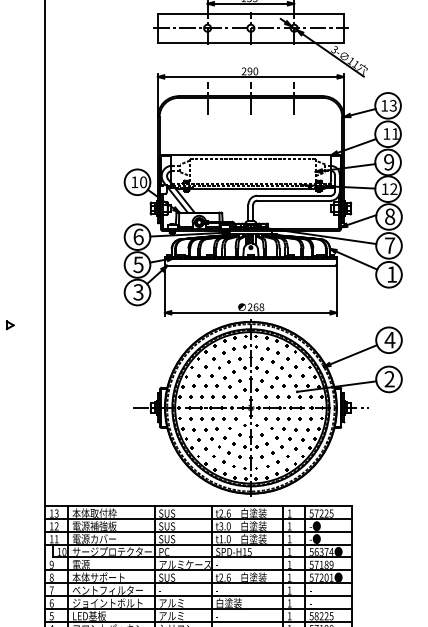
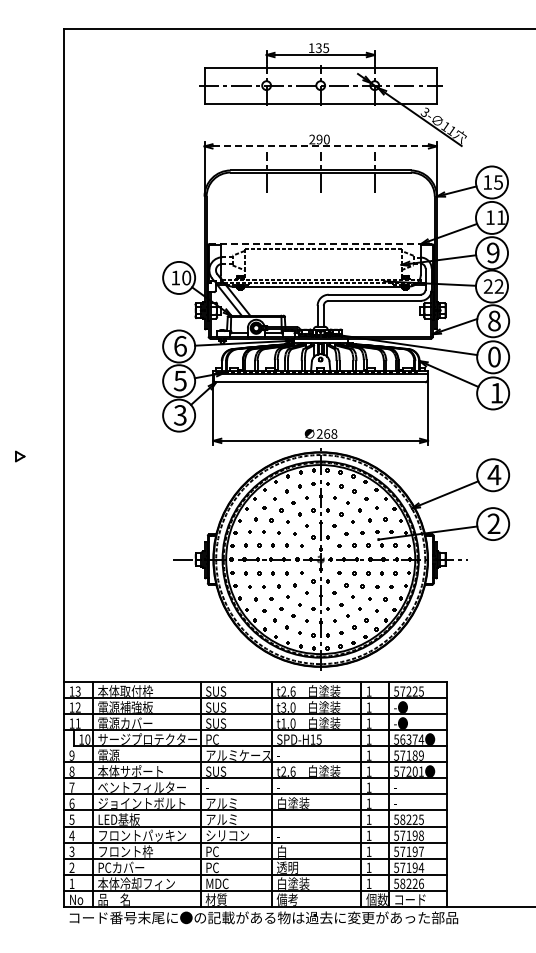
line: (250, 77) -> (320, 146), solid -> dashed
text: (393, 105) -> (498, 182), 13 -> 15
line: (251, 155) -> (321, 244), solid -> dashed
text: (384, 189) -> (487, 286), 12 -> 22
text: (390, 245) -> (494, 356), 7 -> 0

